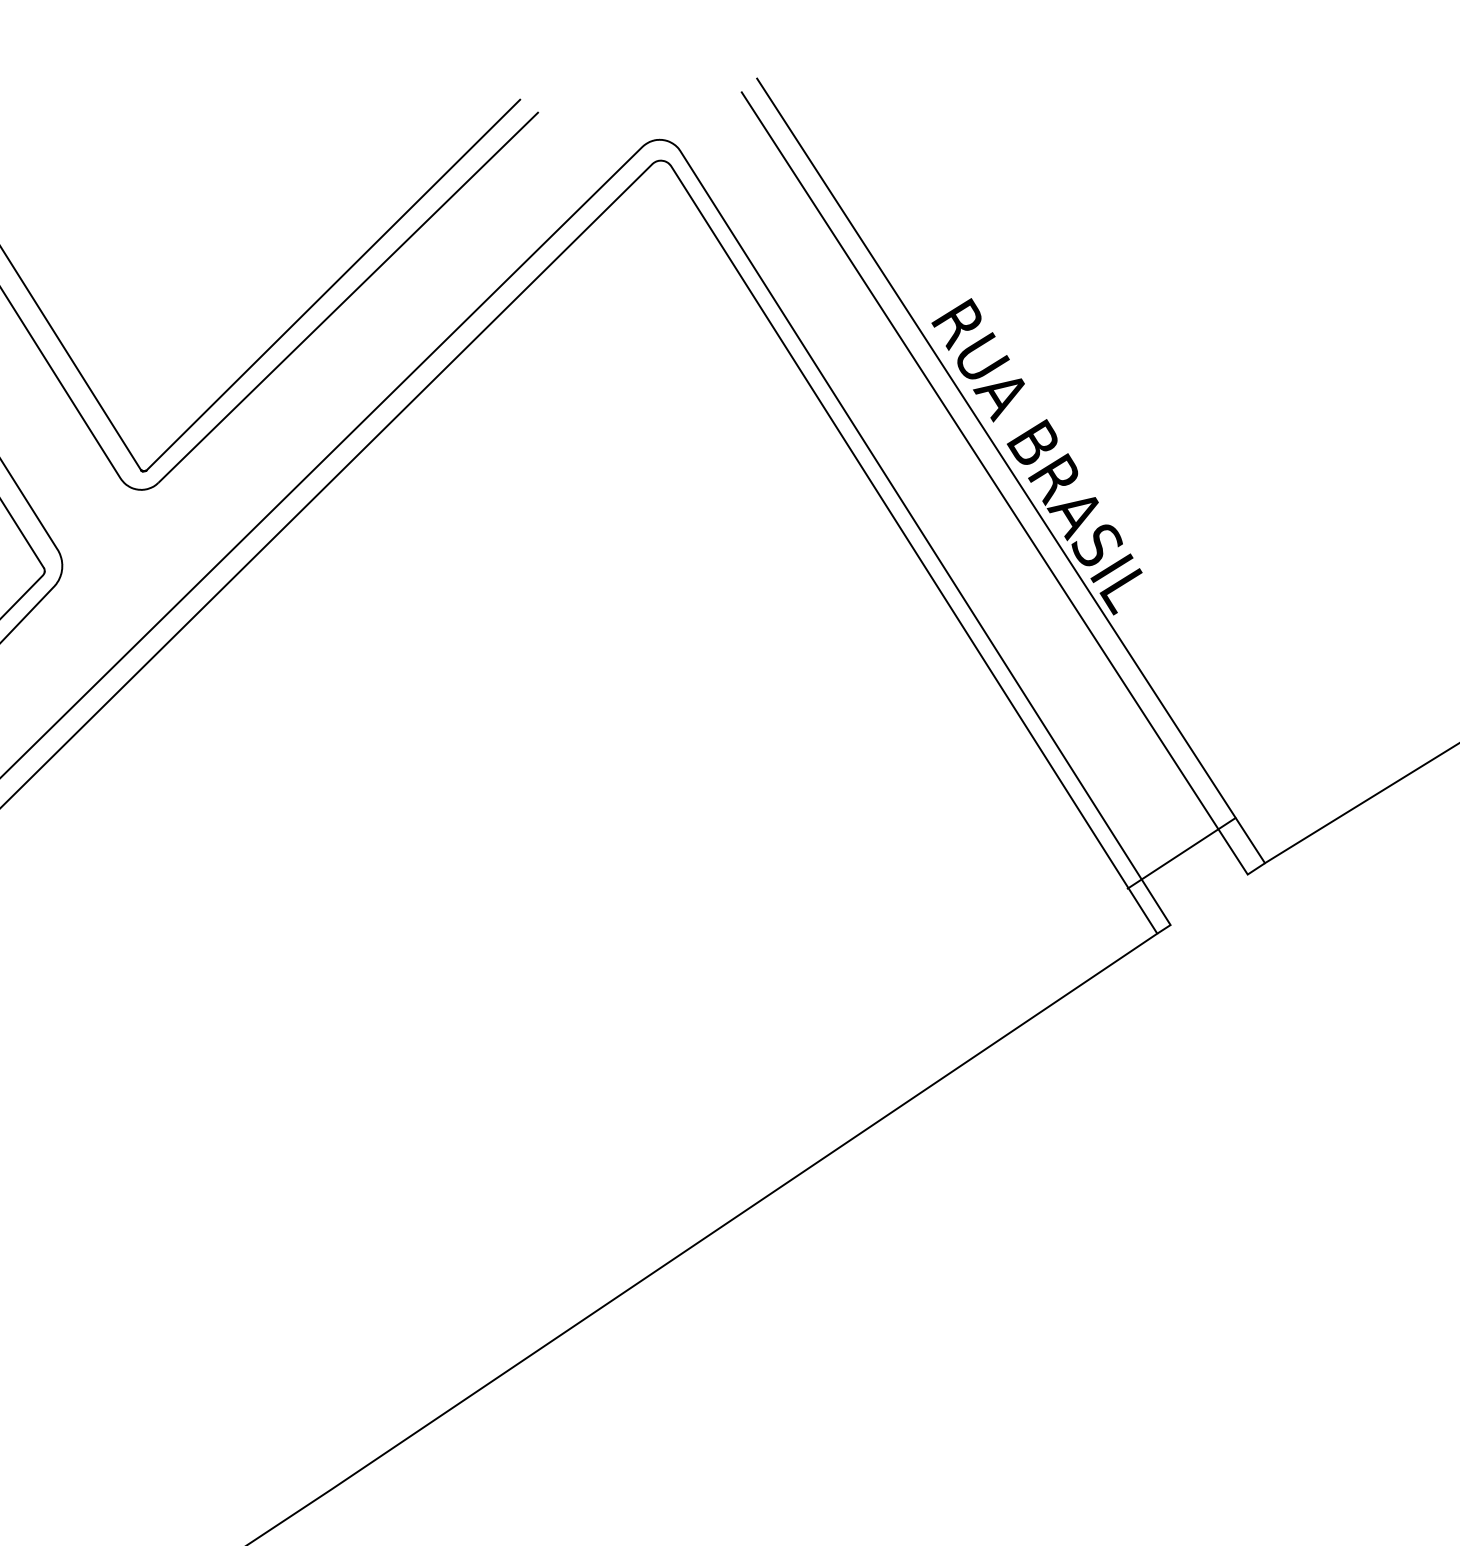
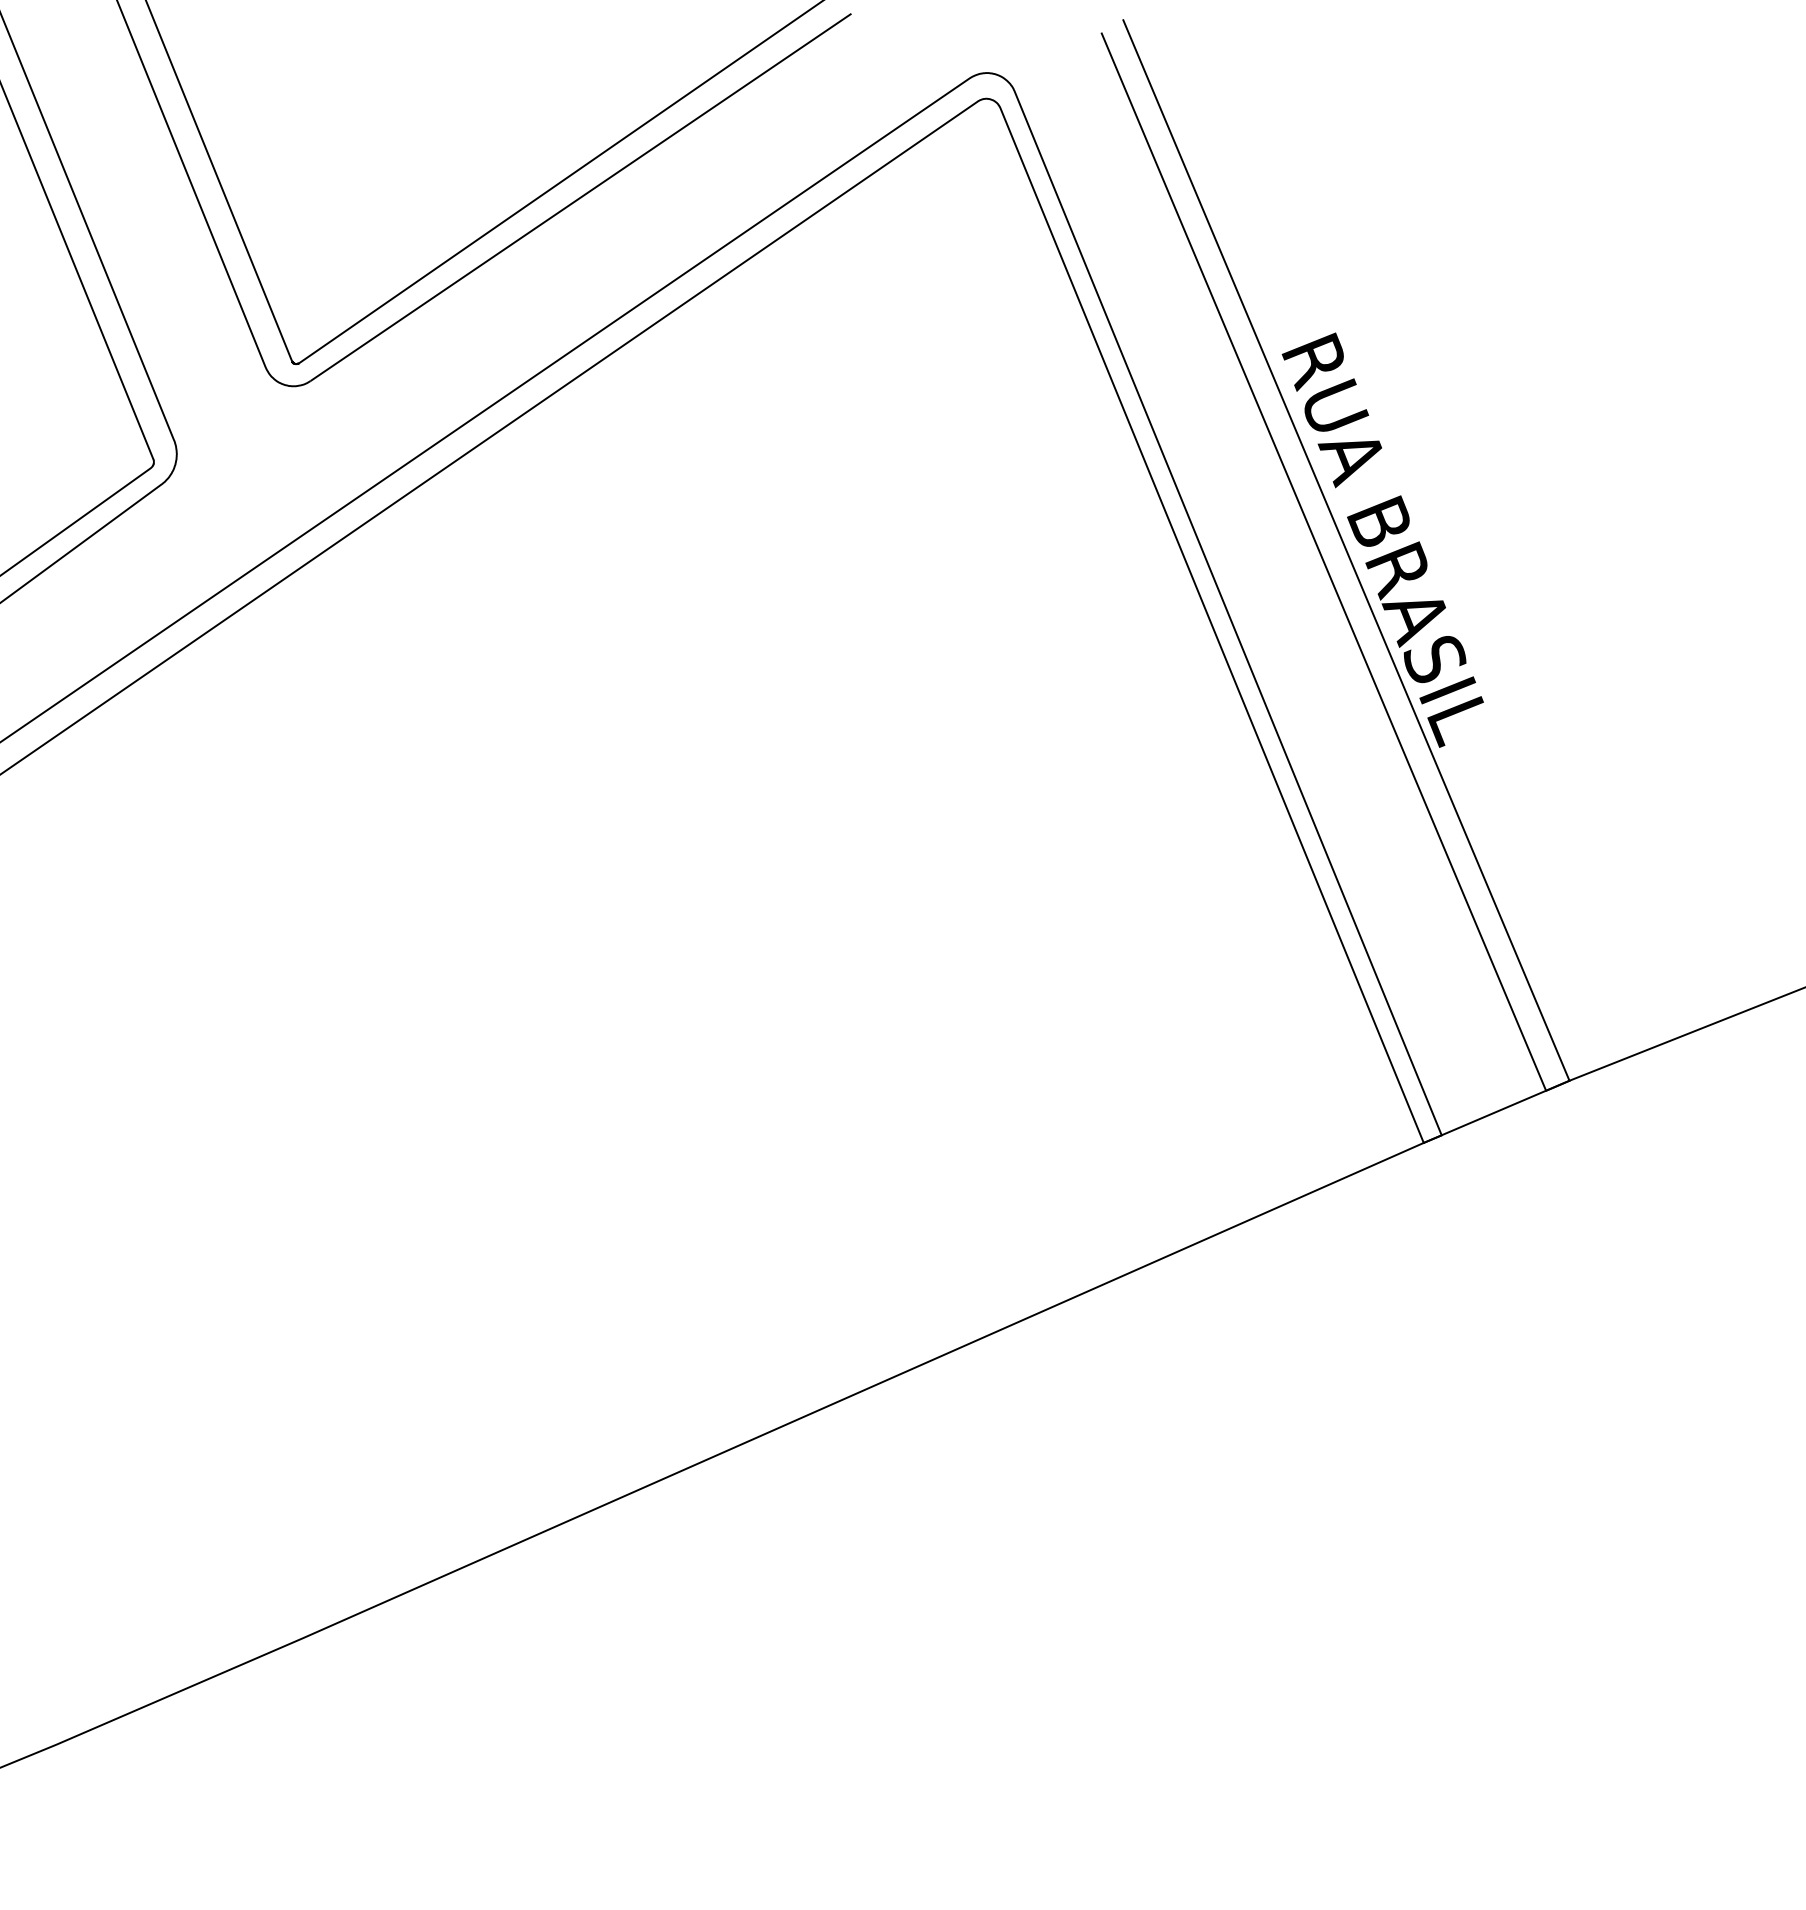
line: (1181, 853) -> (1496, 1111), moved

